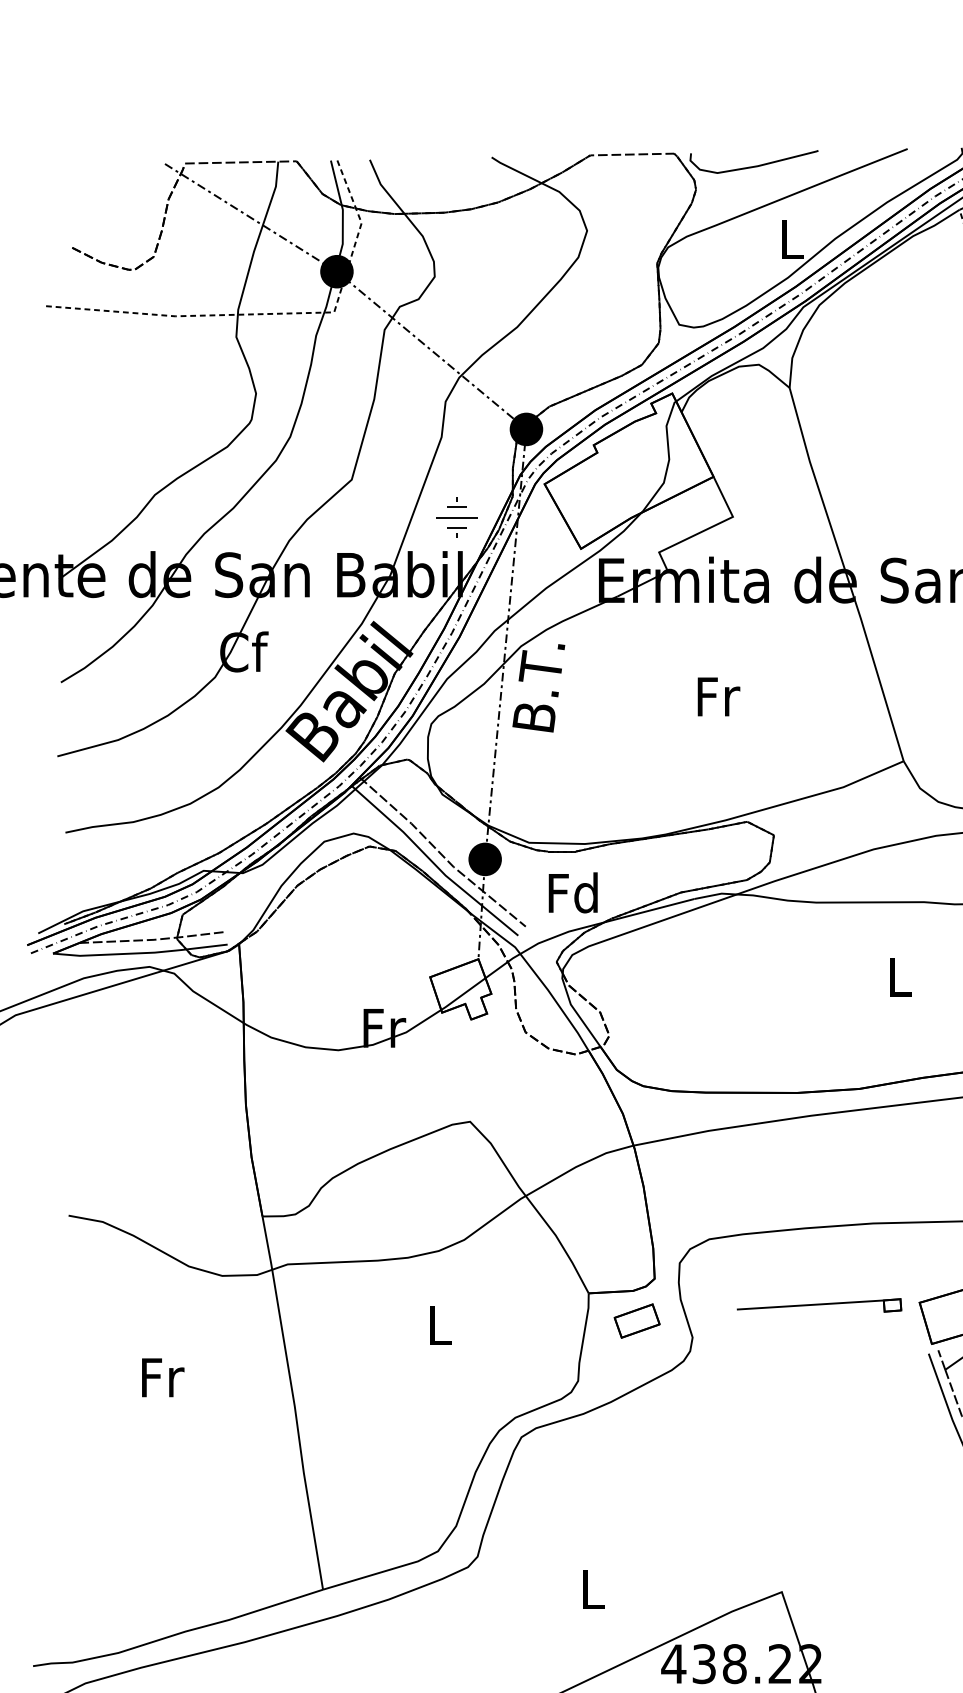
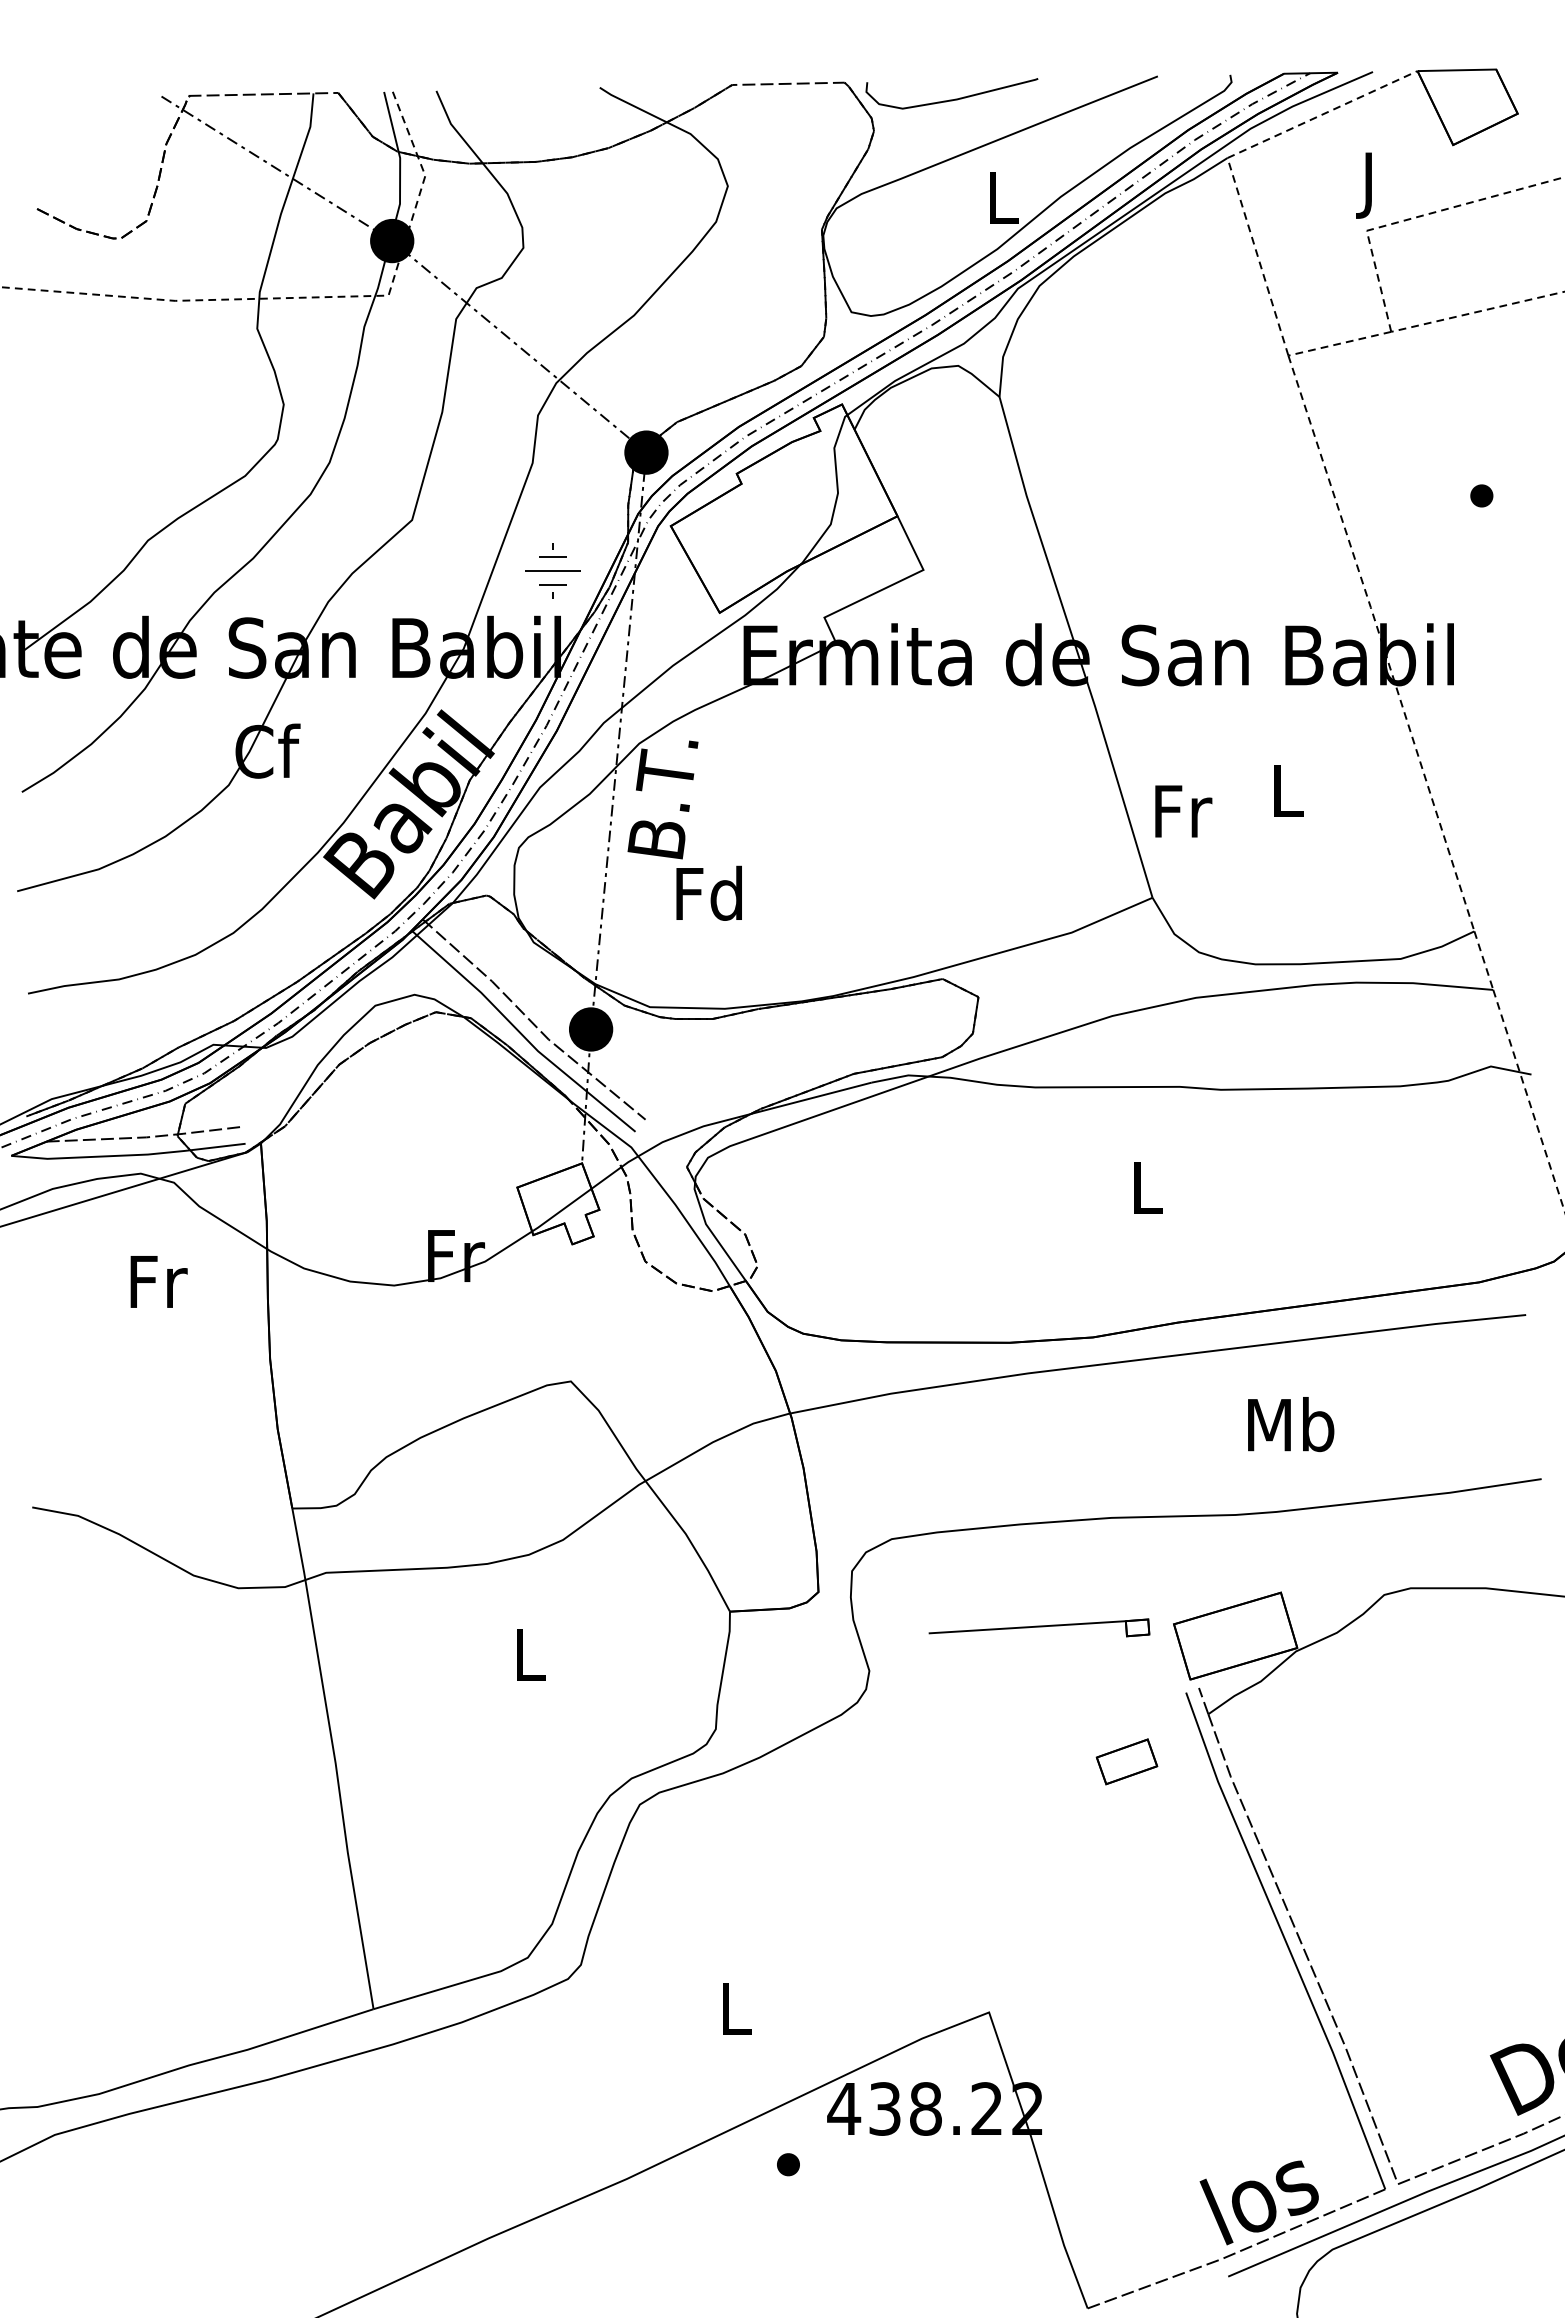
text: (718, 696) -> (1183, 811), moved
text: (572, 892) -> (708, 892), moved
part: (636, 1320) -> (1126, 1761), moved
text: (162, 1377) -> (158, 1281), moved

